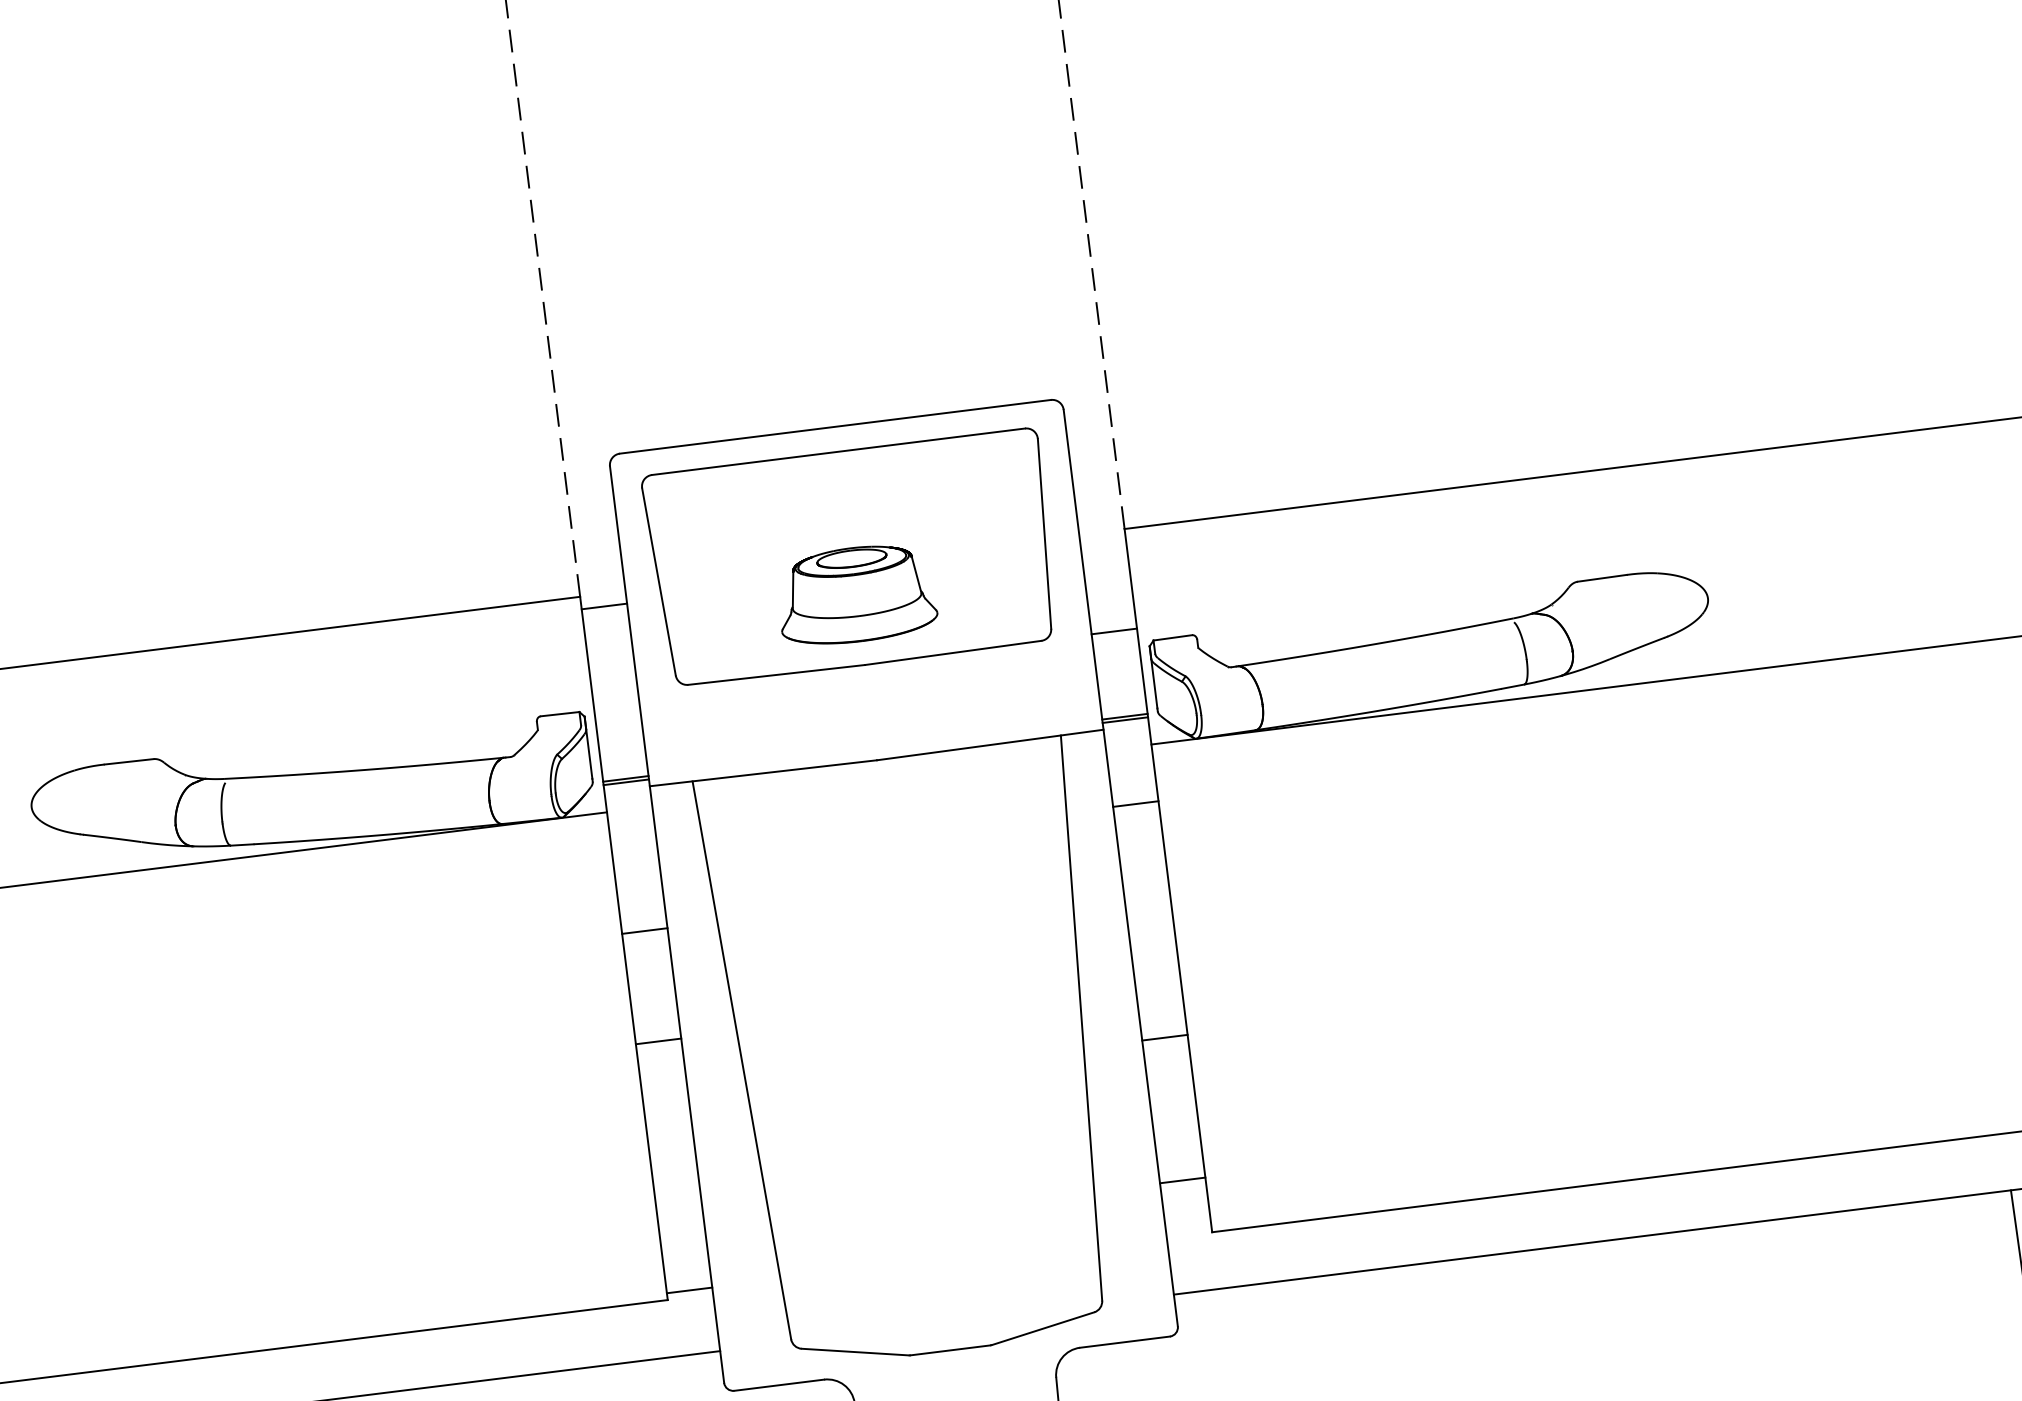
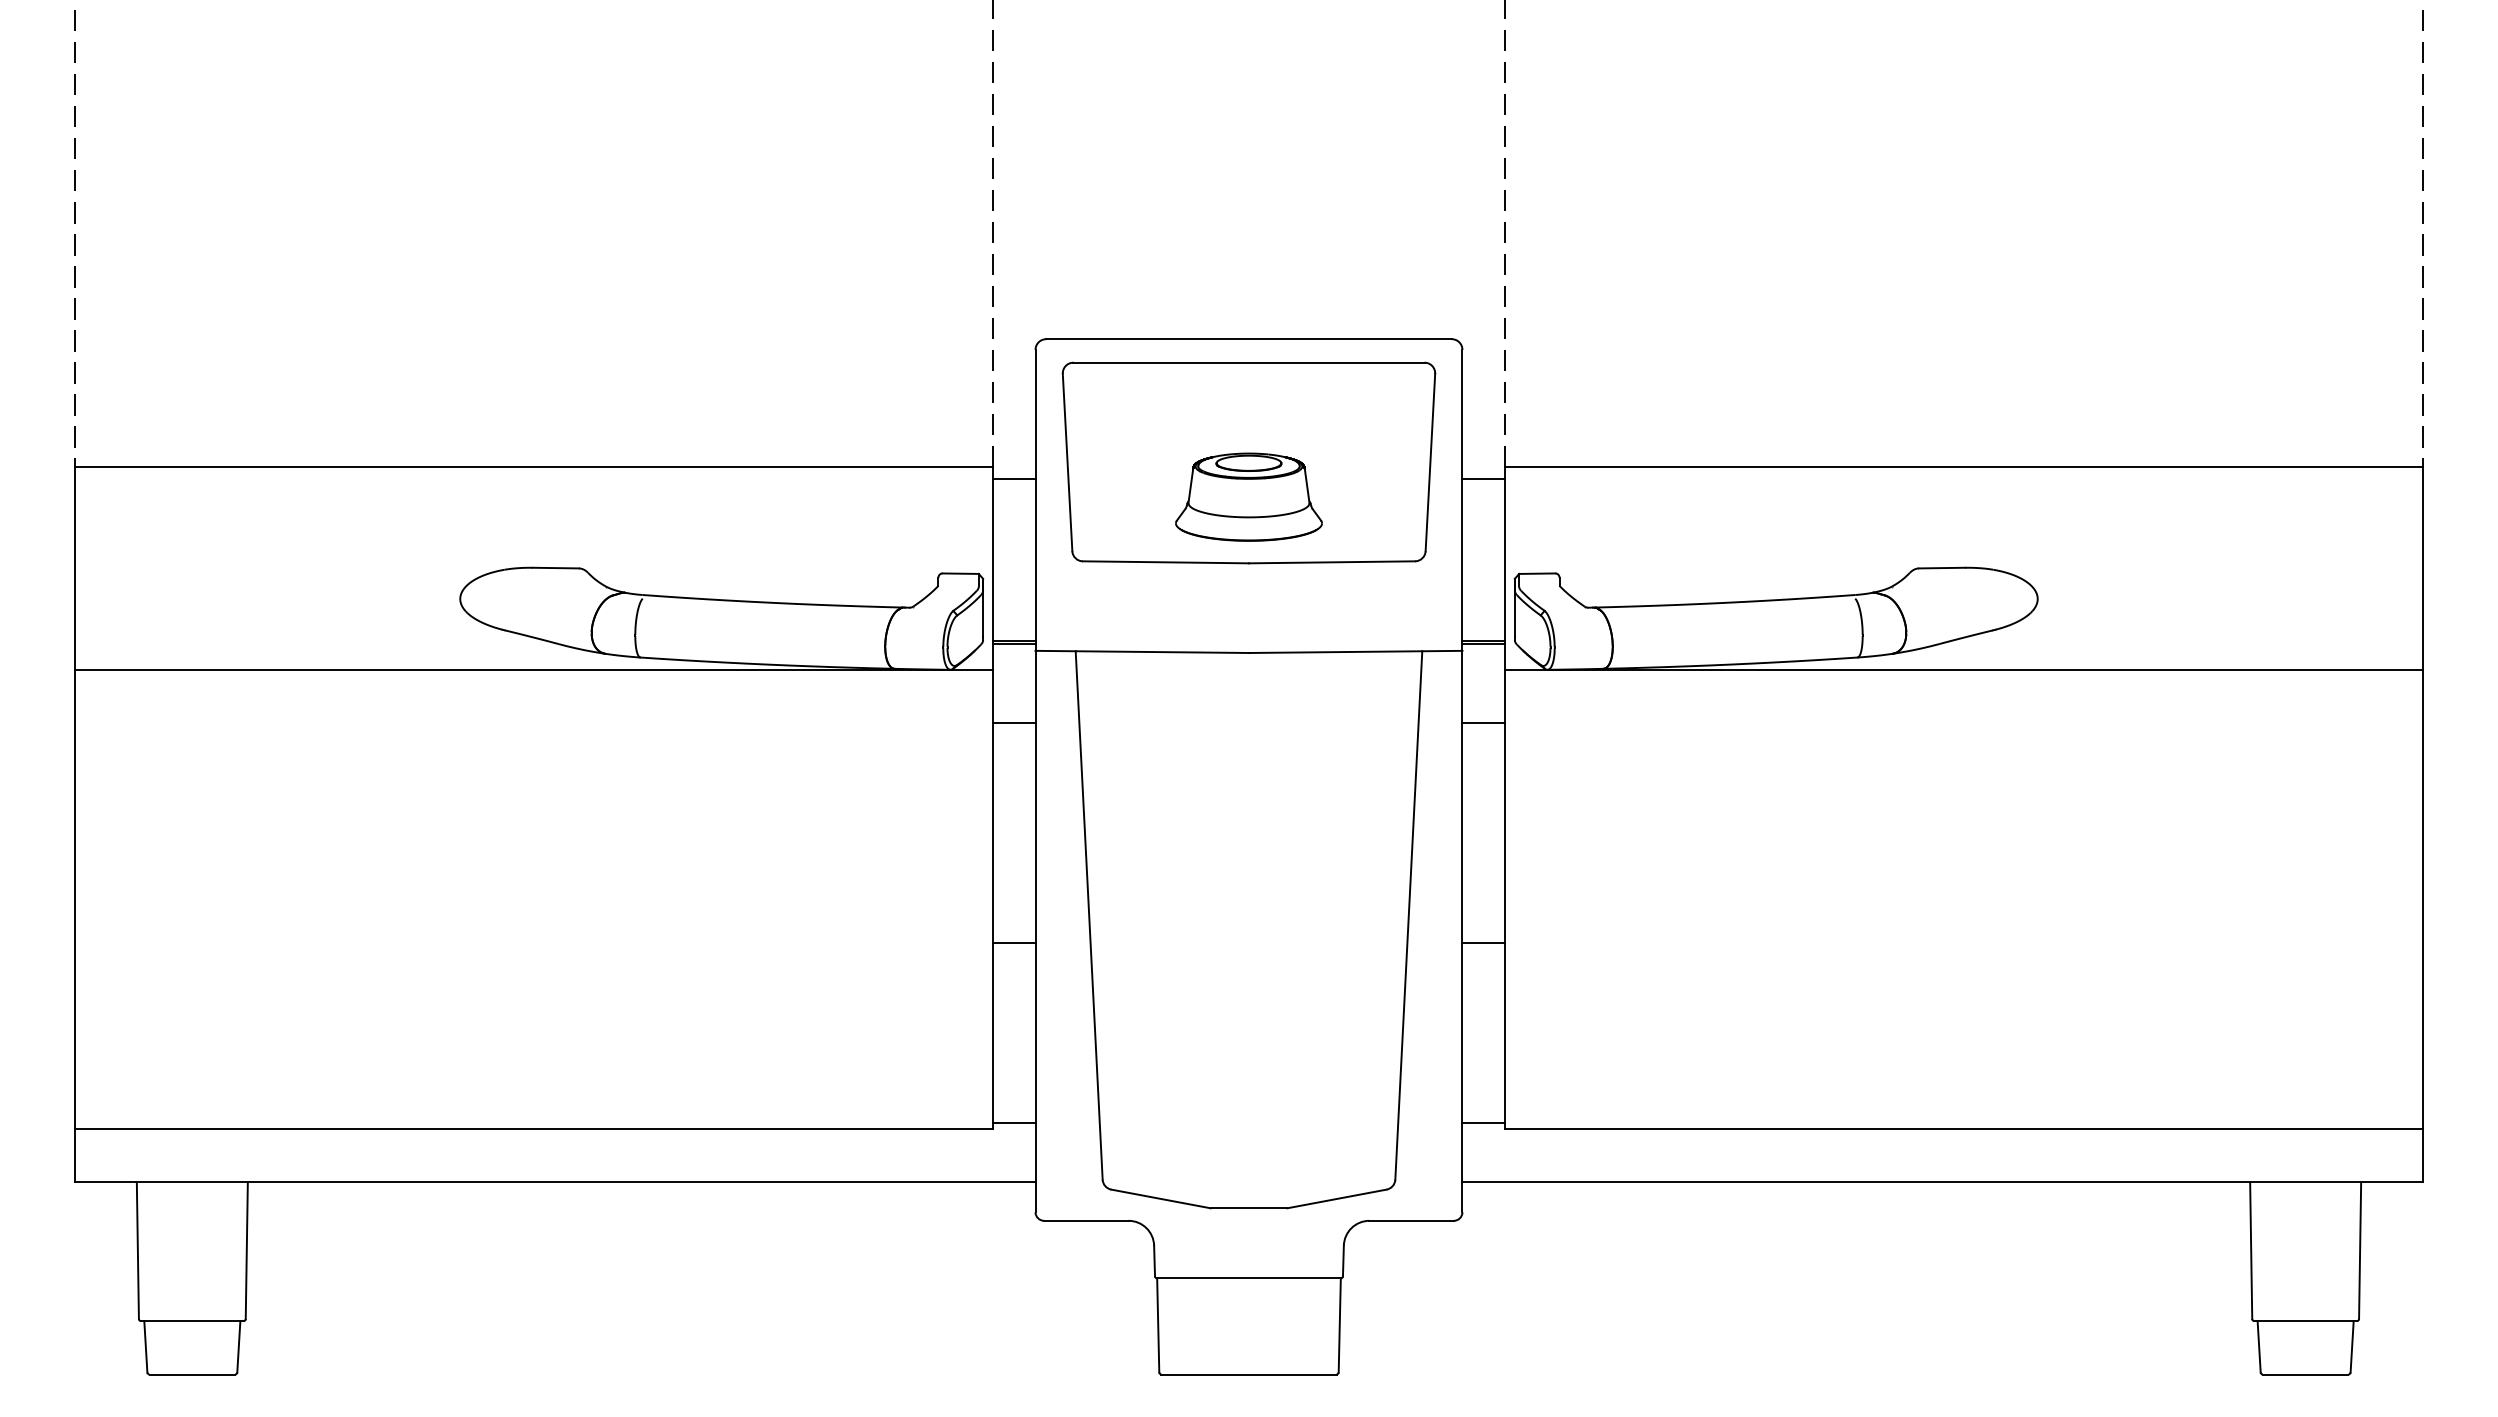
line: (1114, 632) -> (1483, 479), moved
line: (644, 931) -> (1013, 723), moved
line: (657, 1041) -> (1013, 943), moved
line: (1182, 1180) -> (1483, 1122), moved

